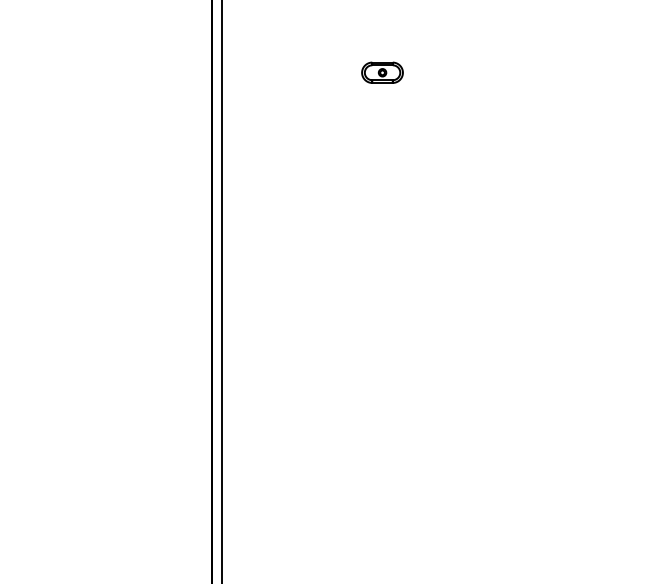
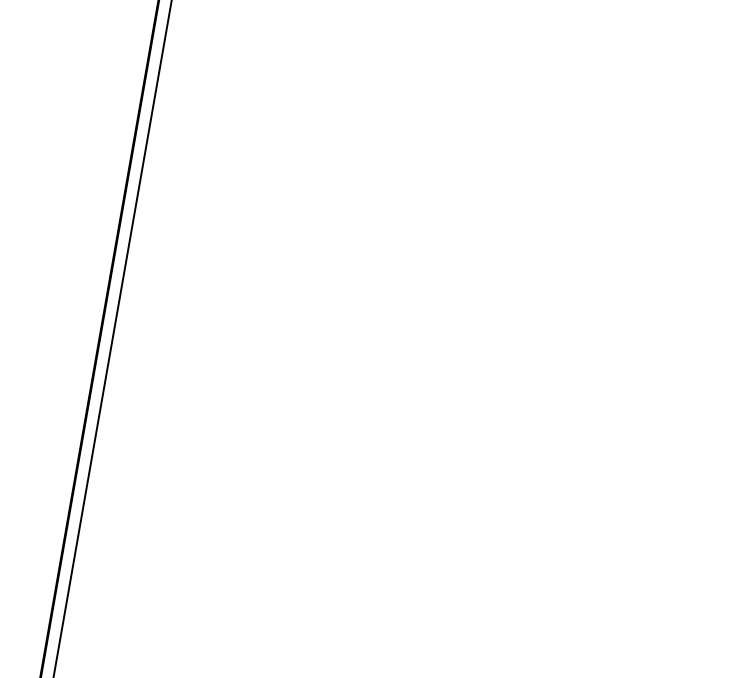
part: (382, 72) -> (365, 129), removed

